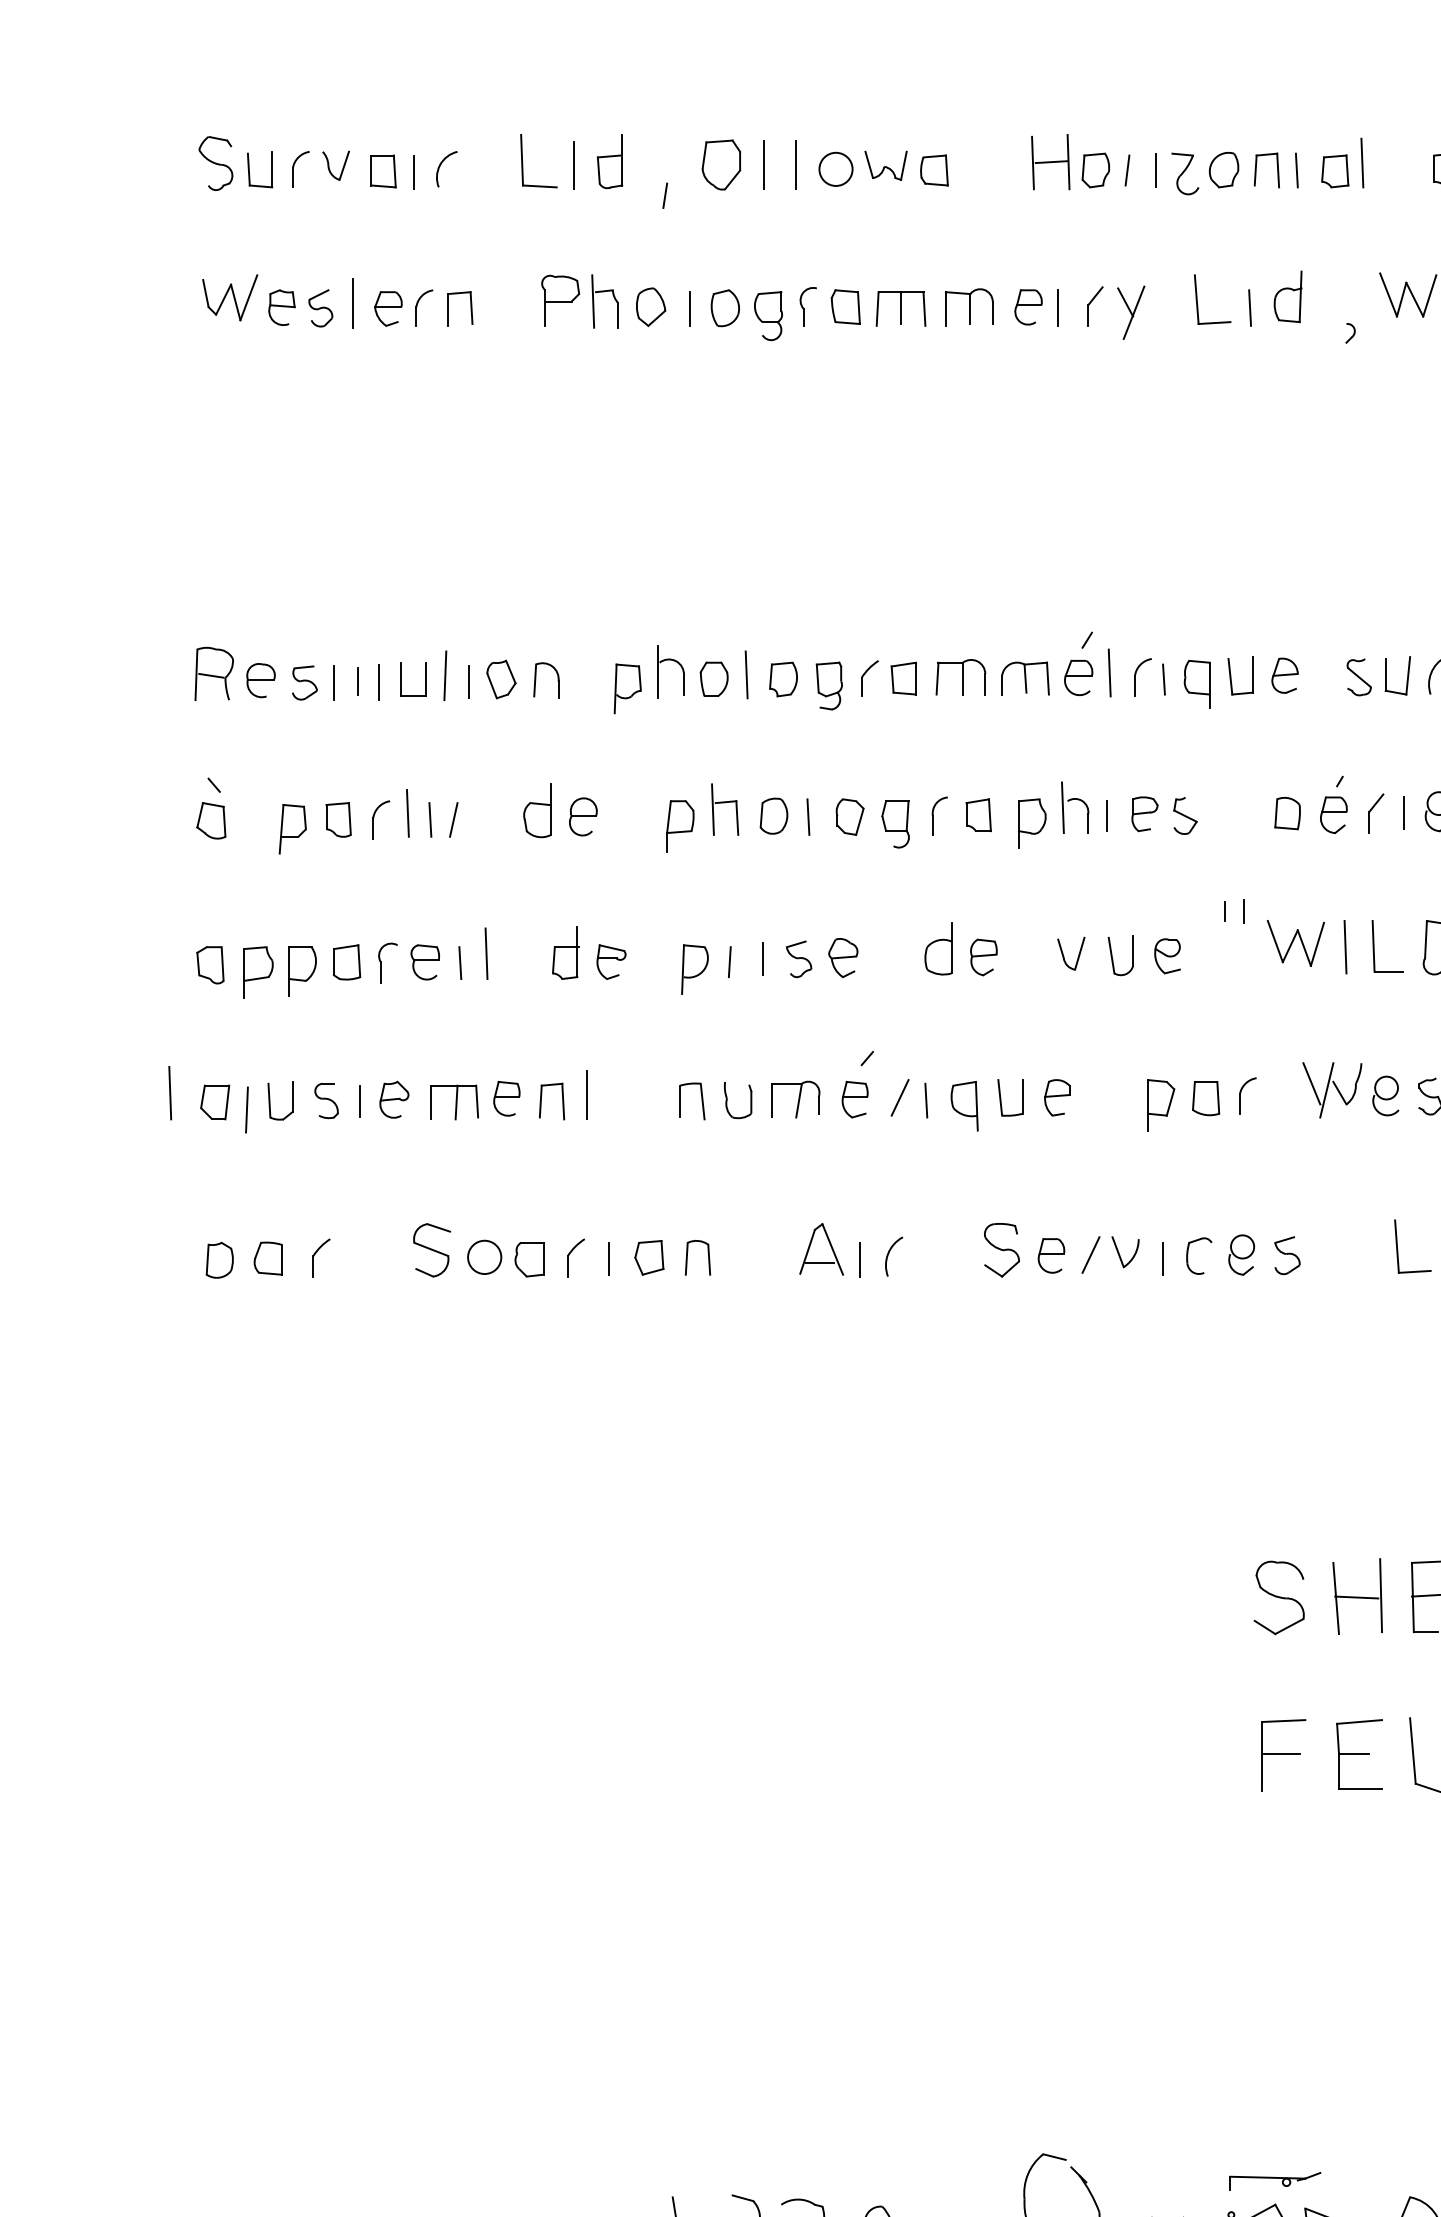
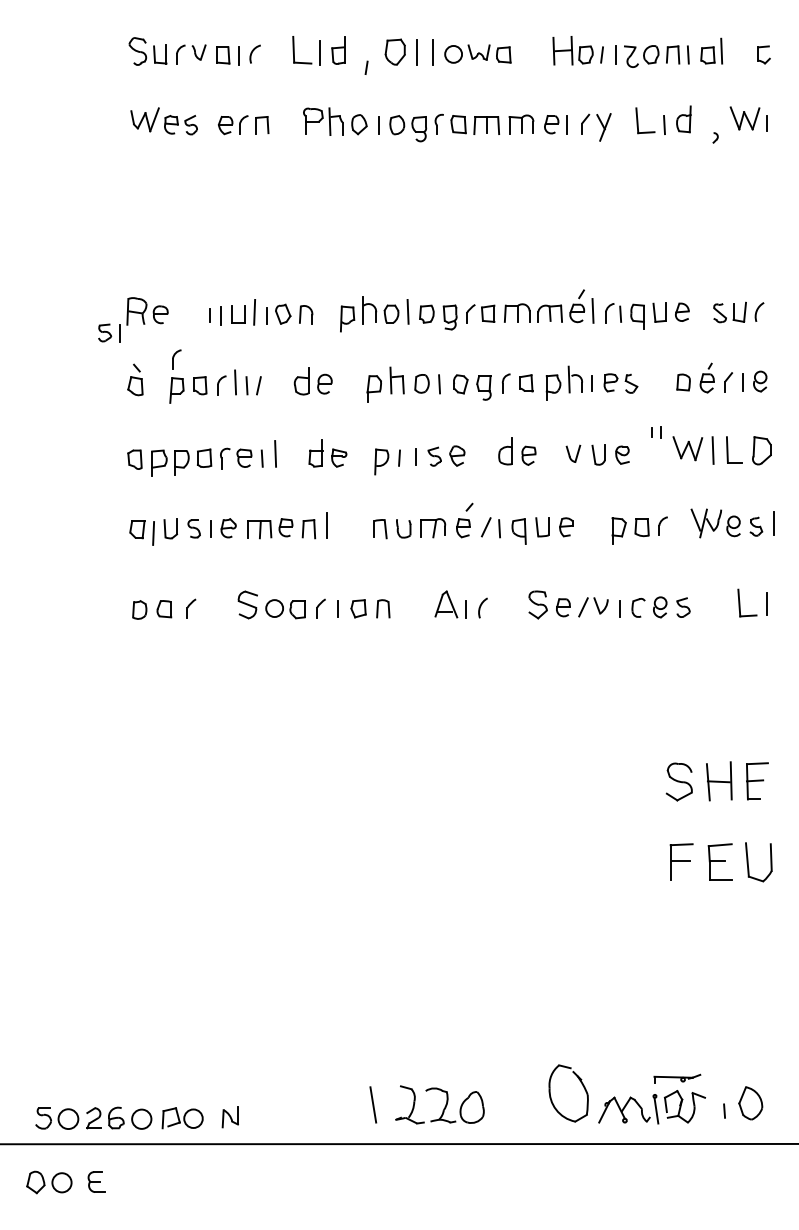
line: (352, 303) -> (207, 122), removed
part: (313, 681) -> (109, 332), moved
part: (291, 768) -> (176, 359), added
line: (170, 1092) -> (114, 524), removed

